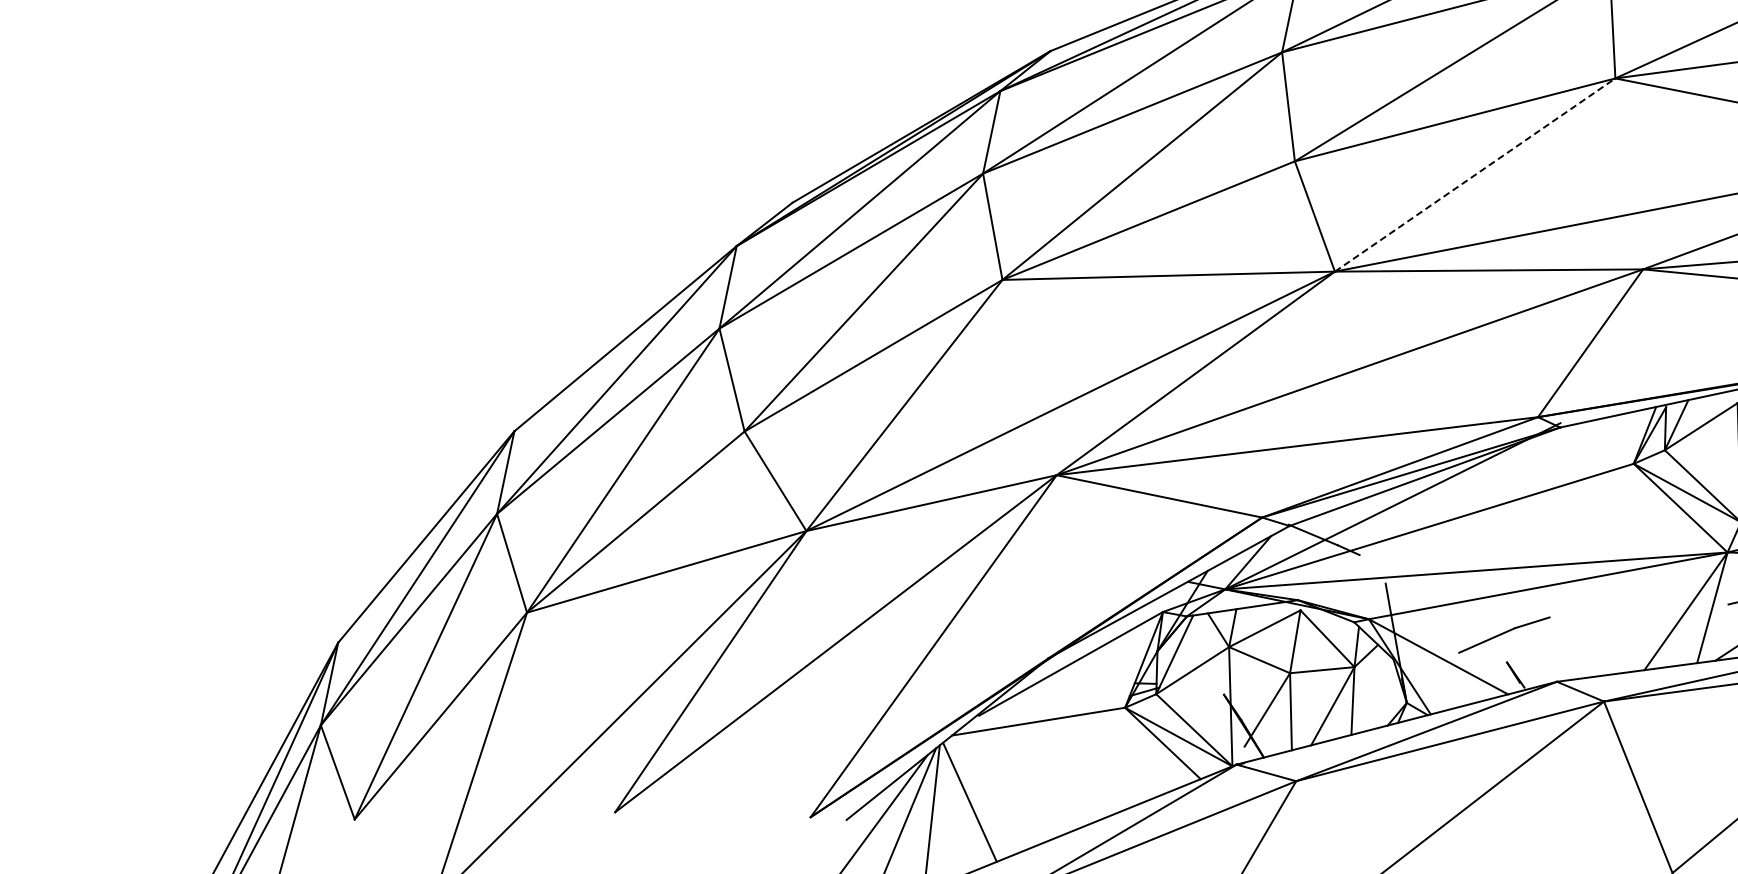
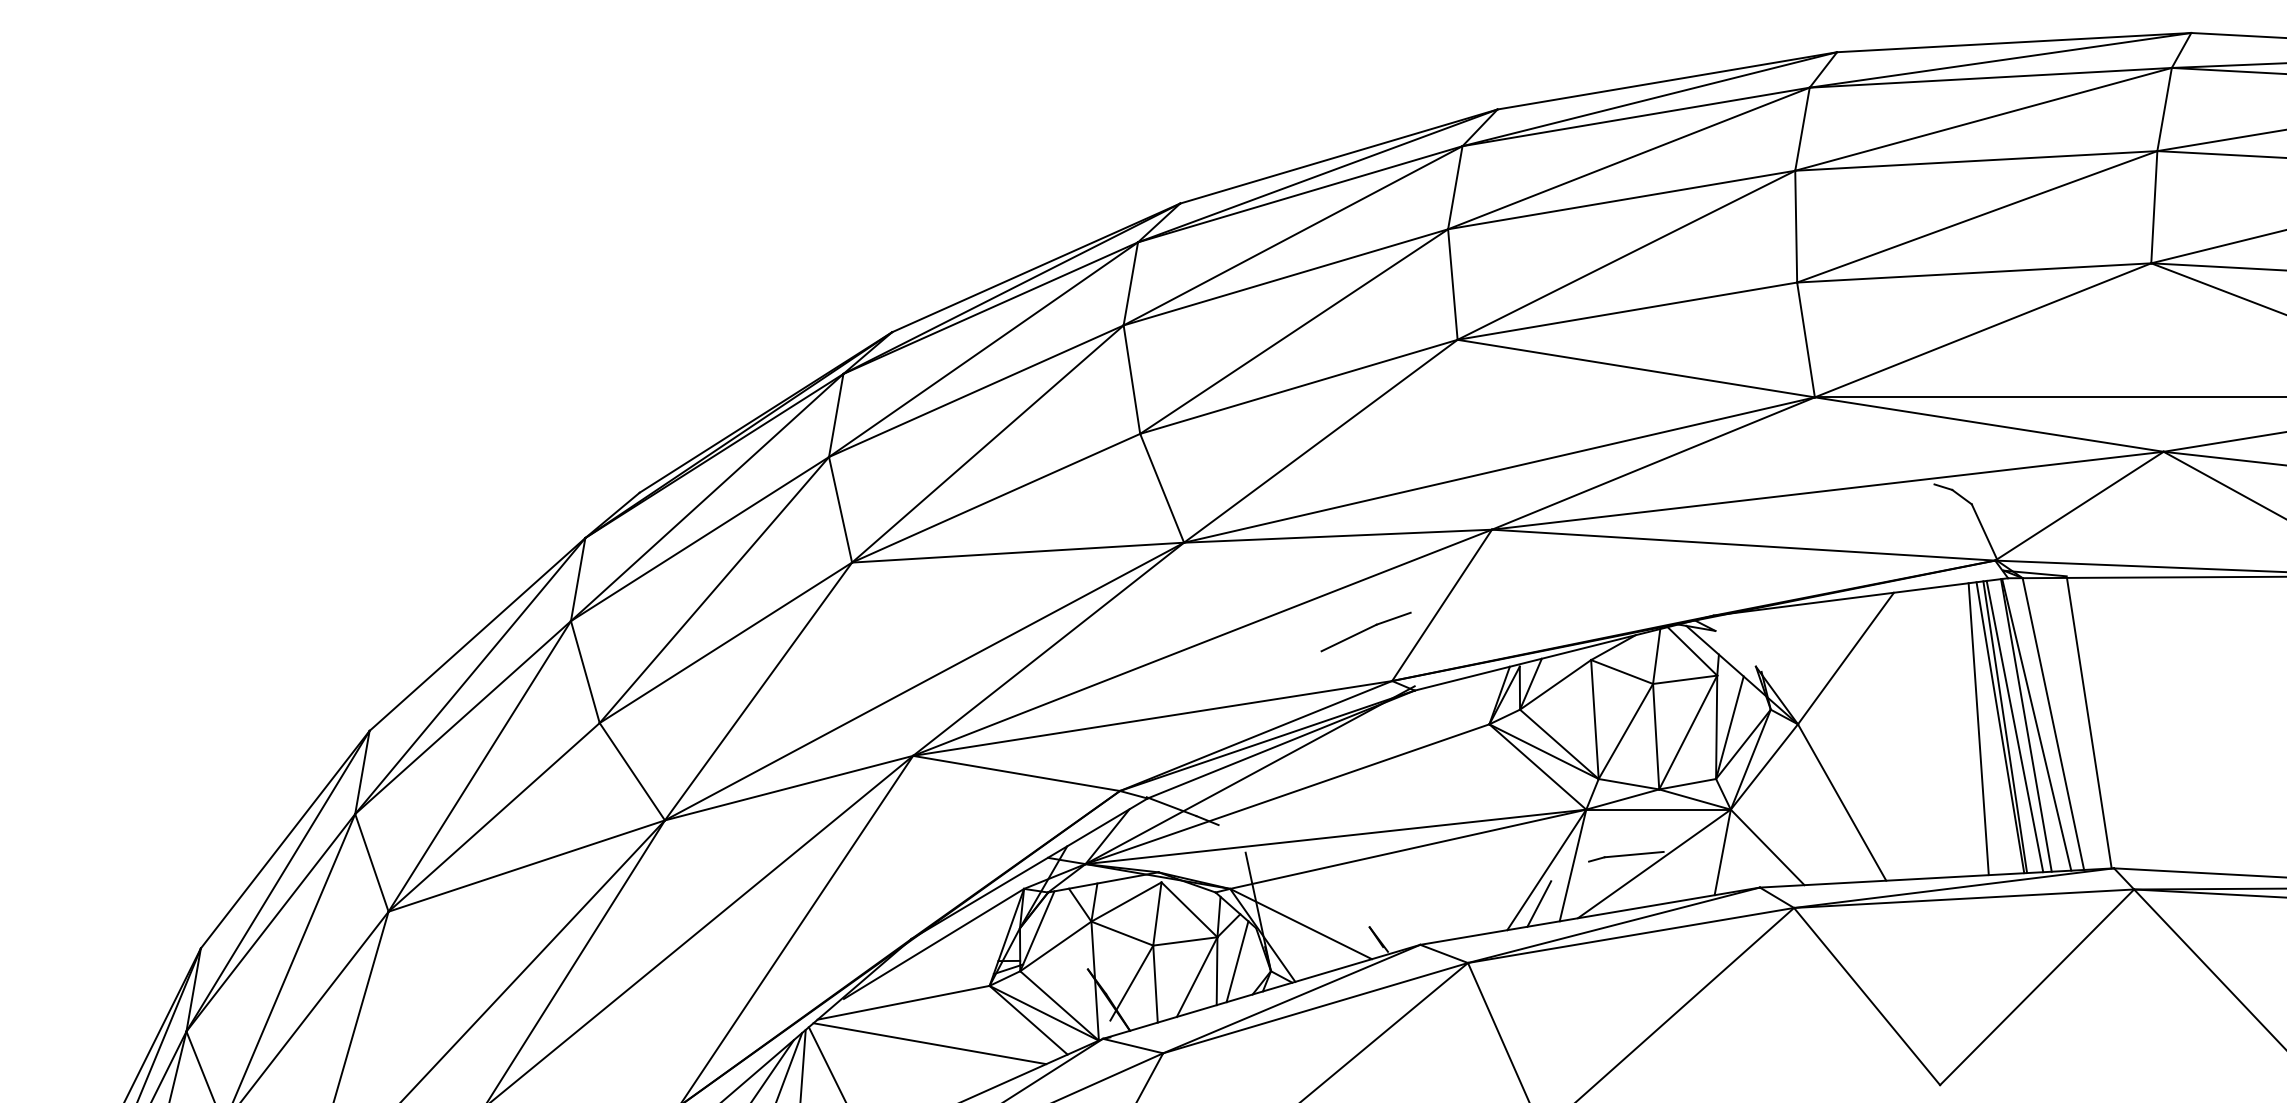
line: (1475, 174) -> (1321, 440), dashed -> solid
part: (1503, 634) -> (1365, 631), moved
line: (1677, 644) -> (1539, 903), added
line: (1373, 692) -> (1237, 961), added
line: (1063, 763) -> (929, 1043), added

